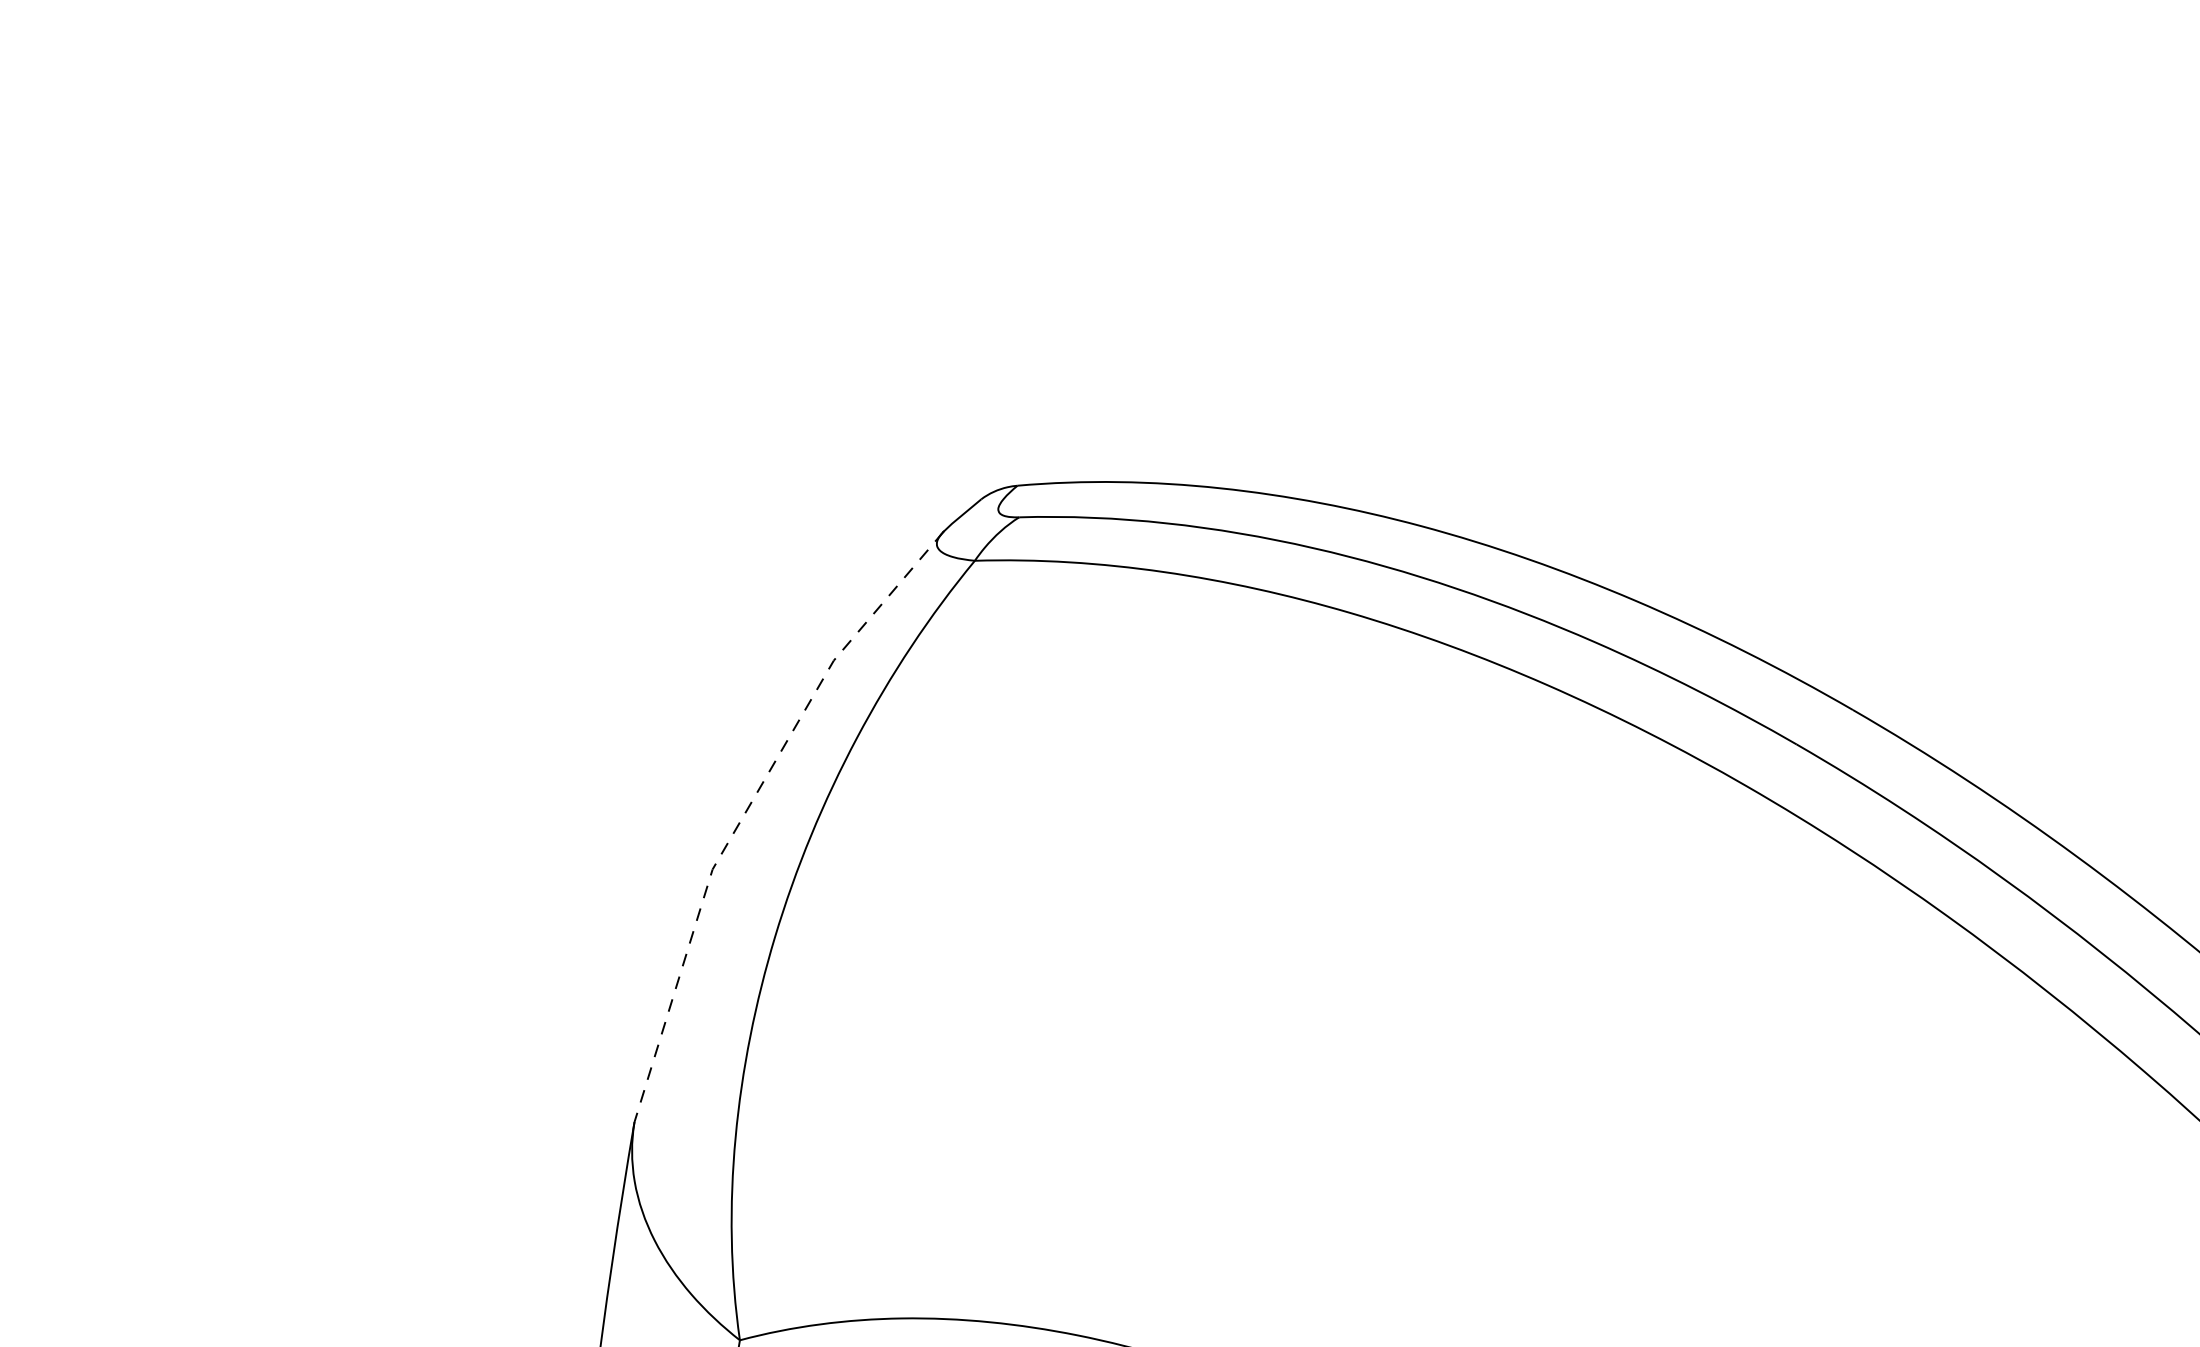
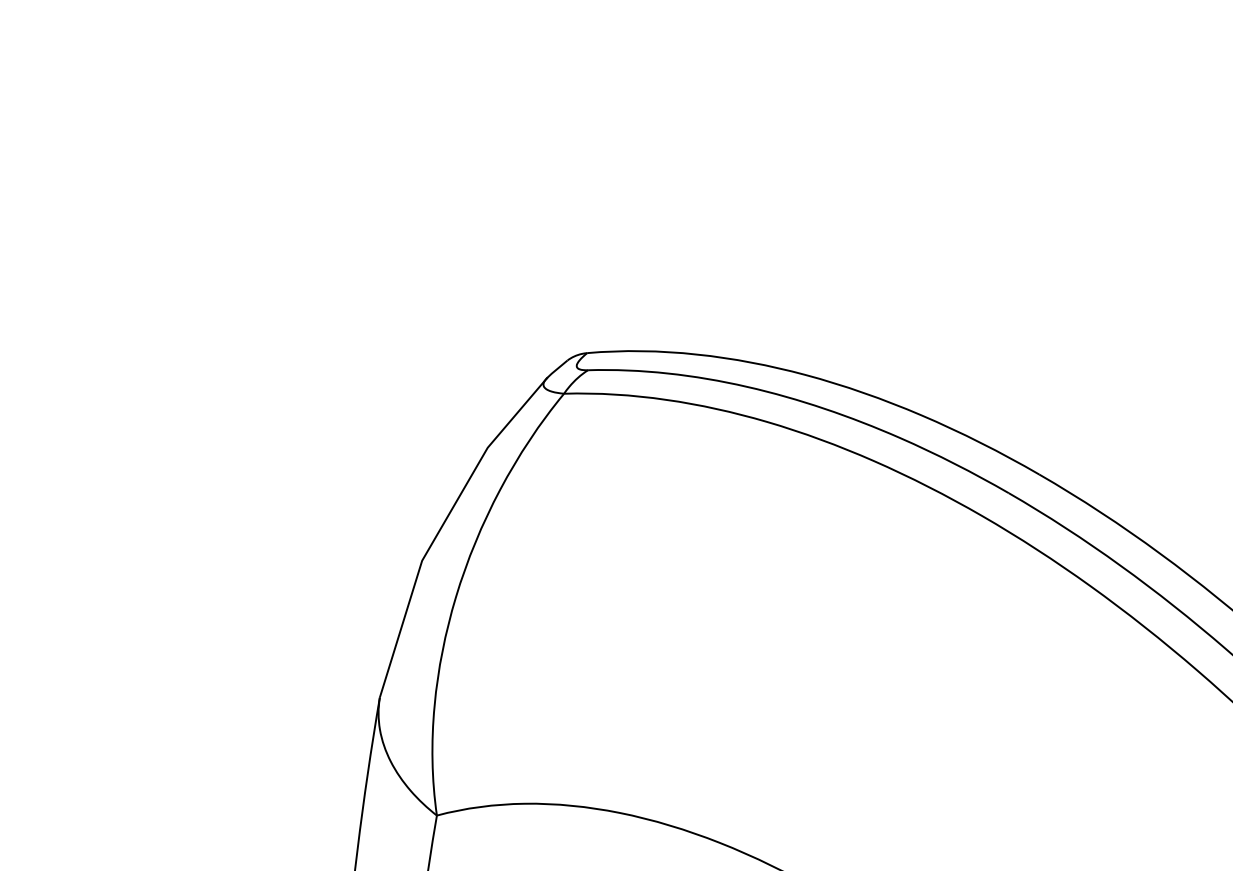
line: (748, 807) -> (441, 527), dashed -> solid

